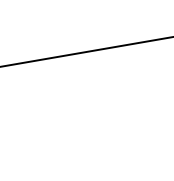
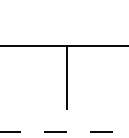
line: (100, 103) -> (66, 76), added

